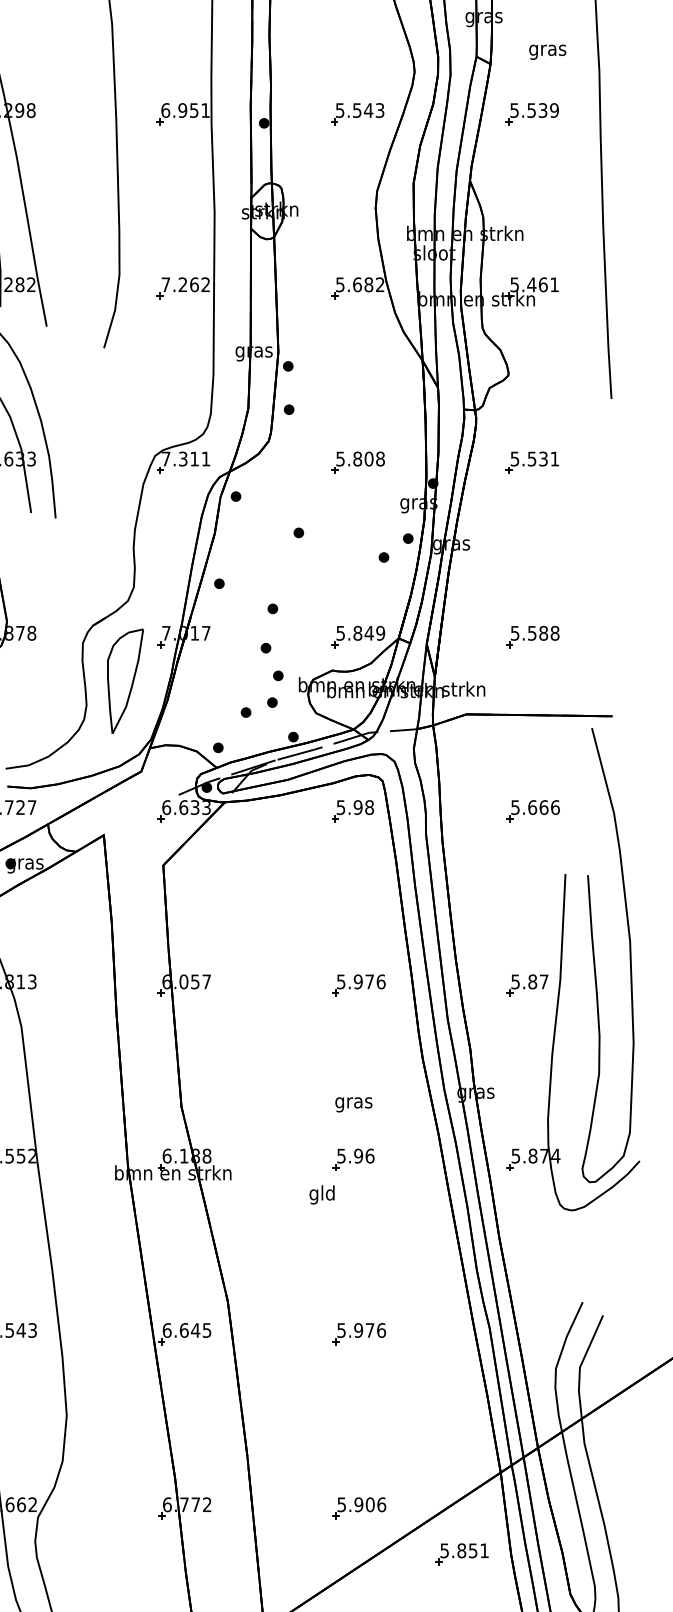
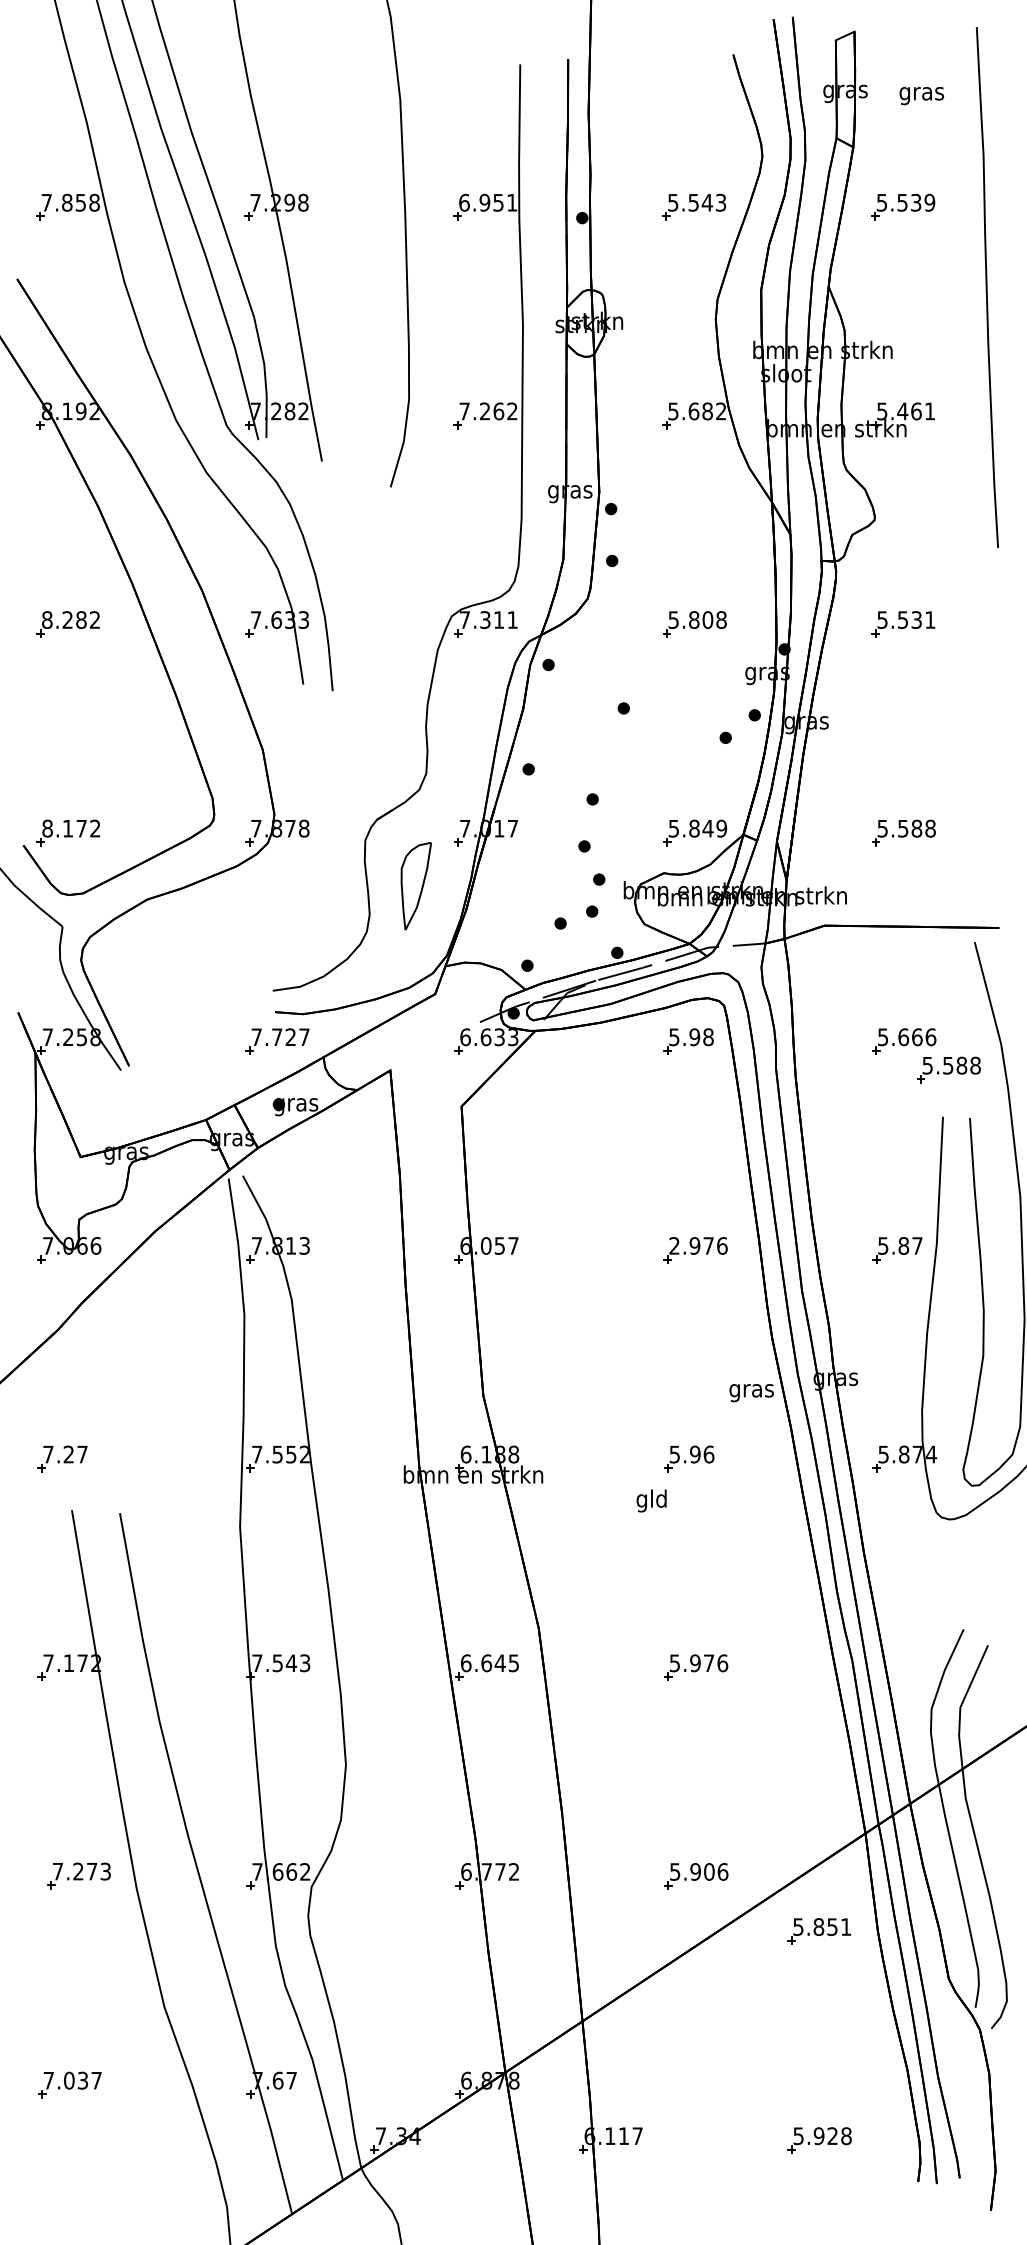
text: (547, 52) -> (921, 96), moved
part: (125, 681) -> (416, 886), size x0.7
part: (570, 834) -> (948, 1069), added
text: (341, 981) -> (674, 1245), 5.976 -> 2.976
text: (353, 1105) -> (751, 1393), moved

